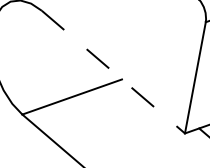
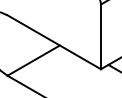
line: (113, 72) -> (54, 42), dashed -> solid

